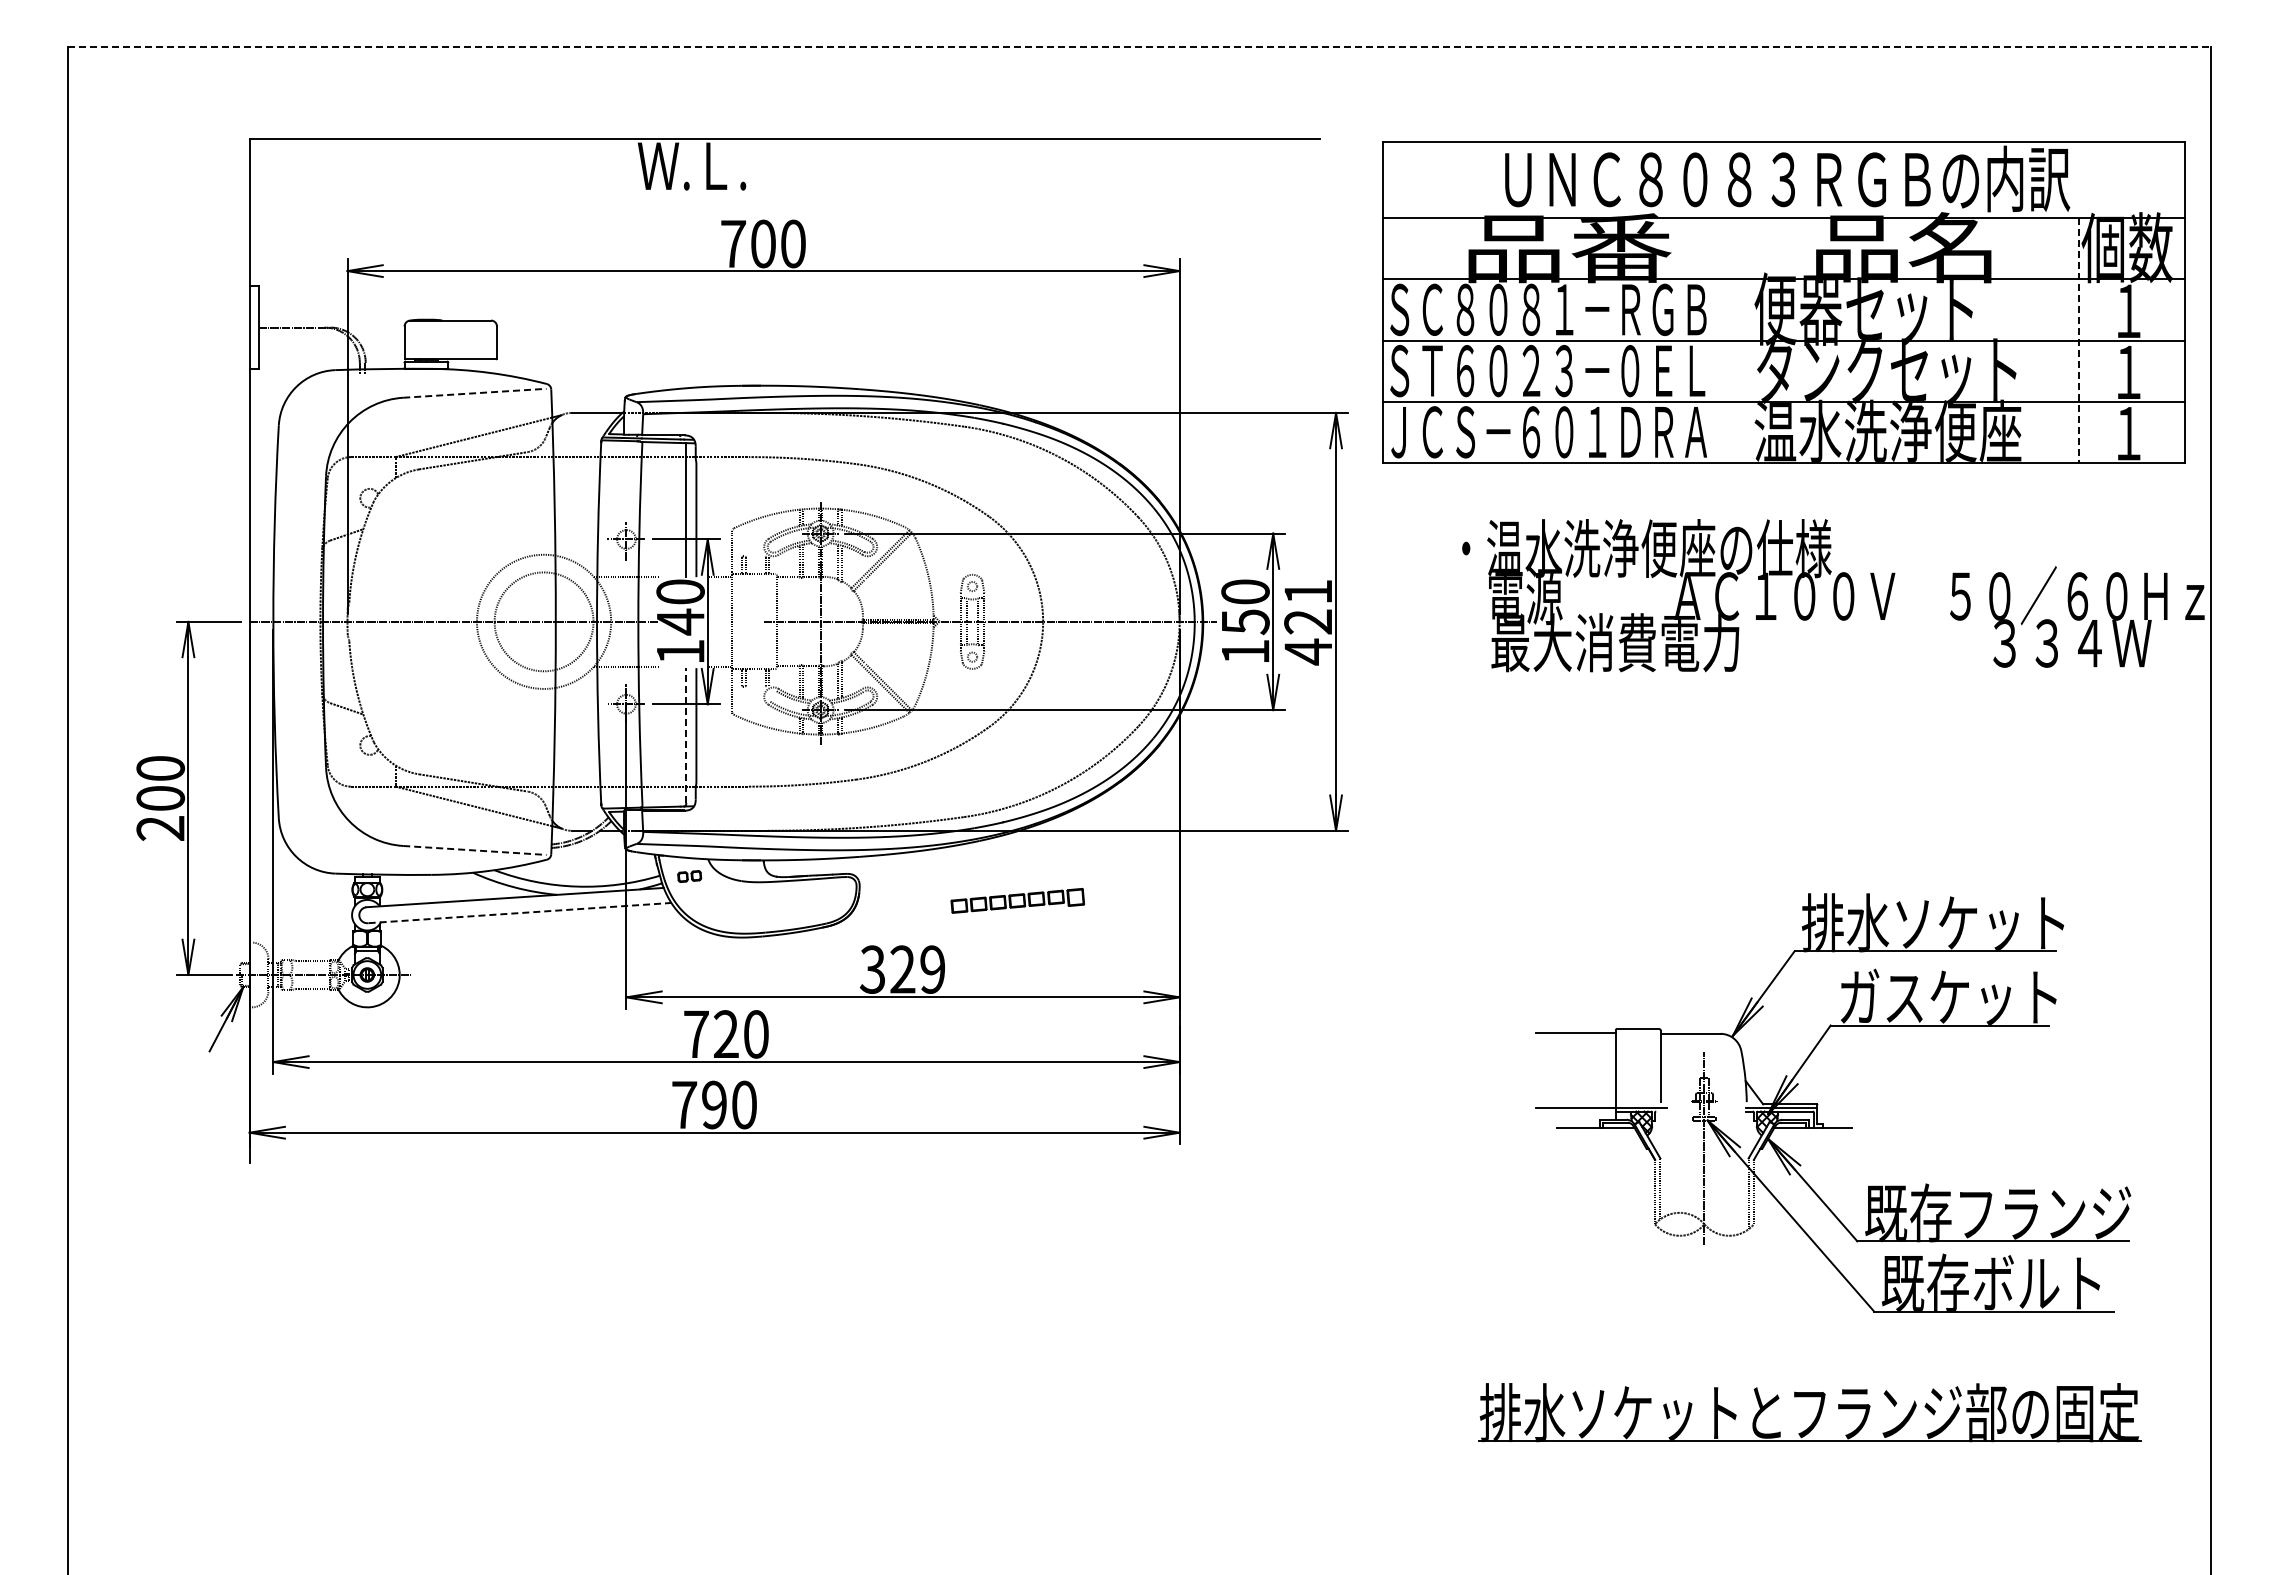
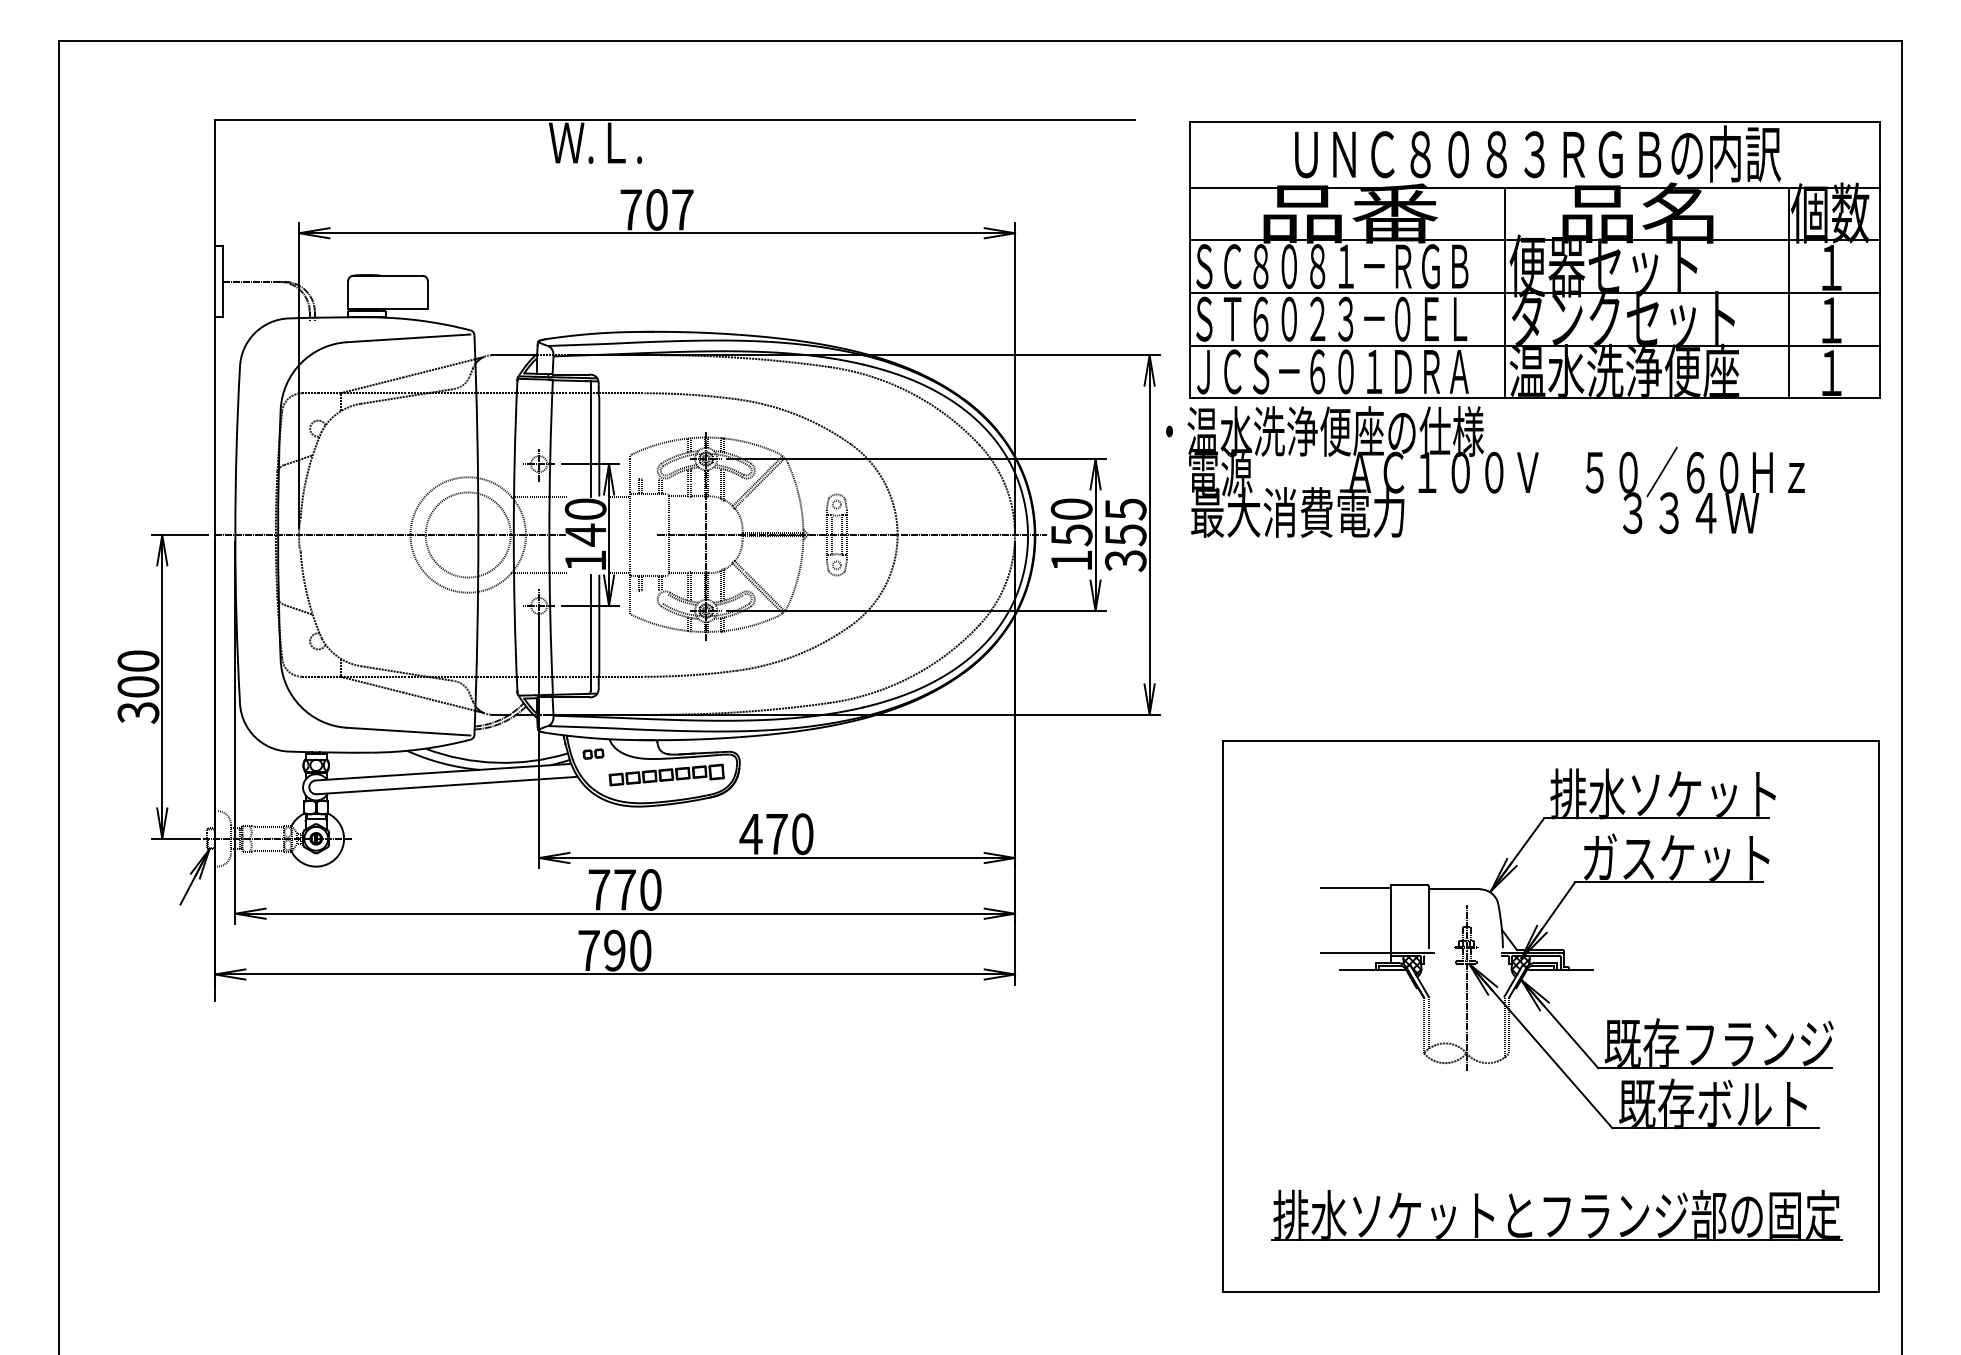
line: (1139, 47) -> (980, 40), dashed -> solid
text: (793, 243) -> (682, 209), 700 -> 707
line: (1749, 340) -> (1505, 292), added
line: (2078, 341) -> (1788, 293), dashed -> solid
line: (474, 393) -> (408, 338), dashed -> solid
text: (1833, 595) -> (1485, 471), moved
text: (1308, 622) -> (1125, 535), 421 -> 355
line: (686, 735) -> (590, 632), dashed -> solid
text: (160, 828) -> (138, 712), 200 -> 300
line: (474, 850) -> (408, 731), dashed -> solid
part: (1017, 900) -> (666, 774), moved
line: (520, 913) -> (447, 785), dashed -> solid
text: (902, 969) -> (776, 834), 329 -> 470
text: (726, 1033) -> (625, 889), 720 -> 770
part: (1802, 1181) -> (1550, 1016), added

